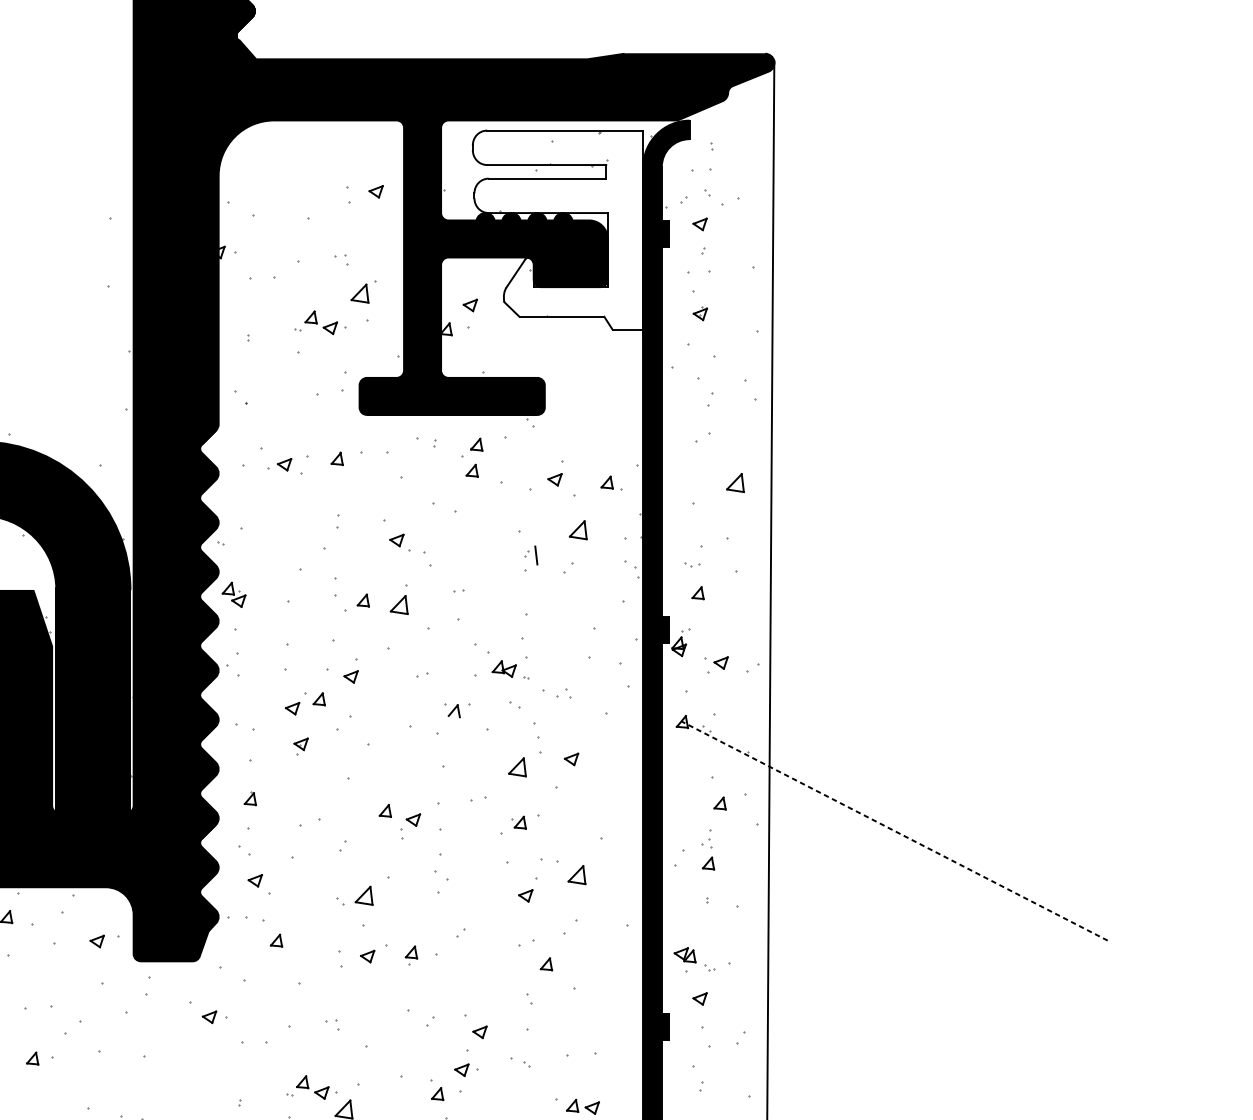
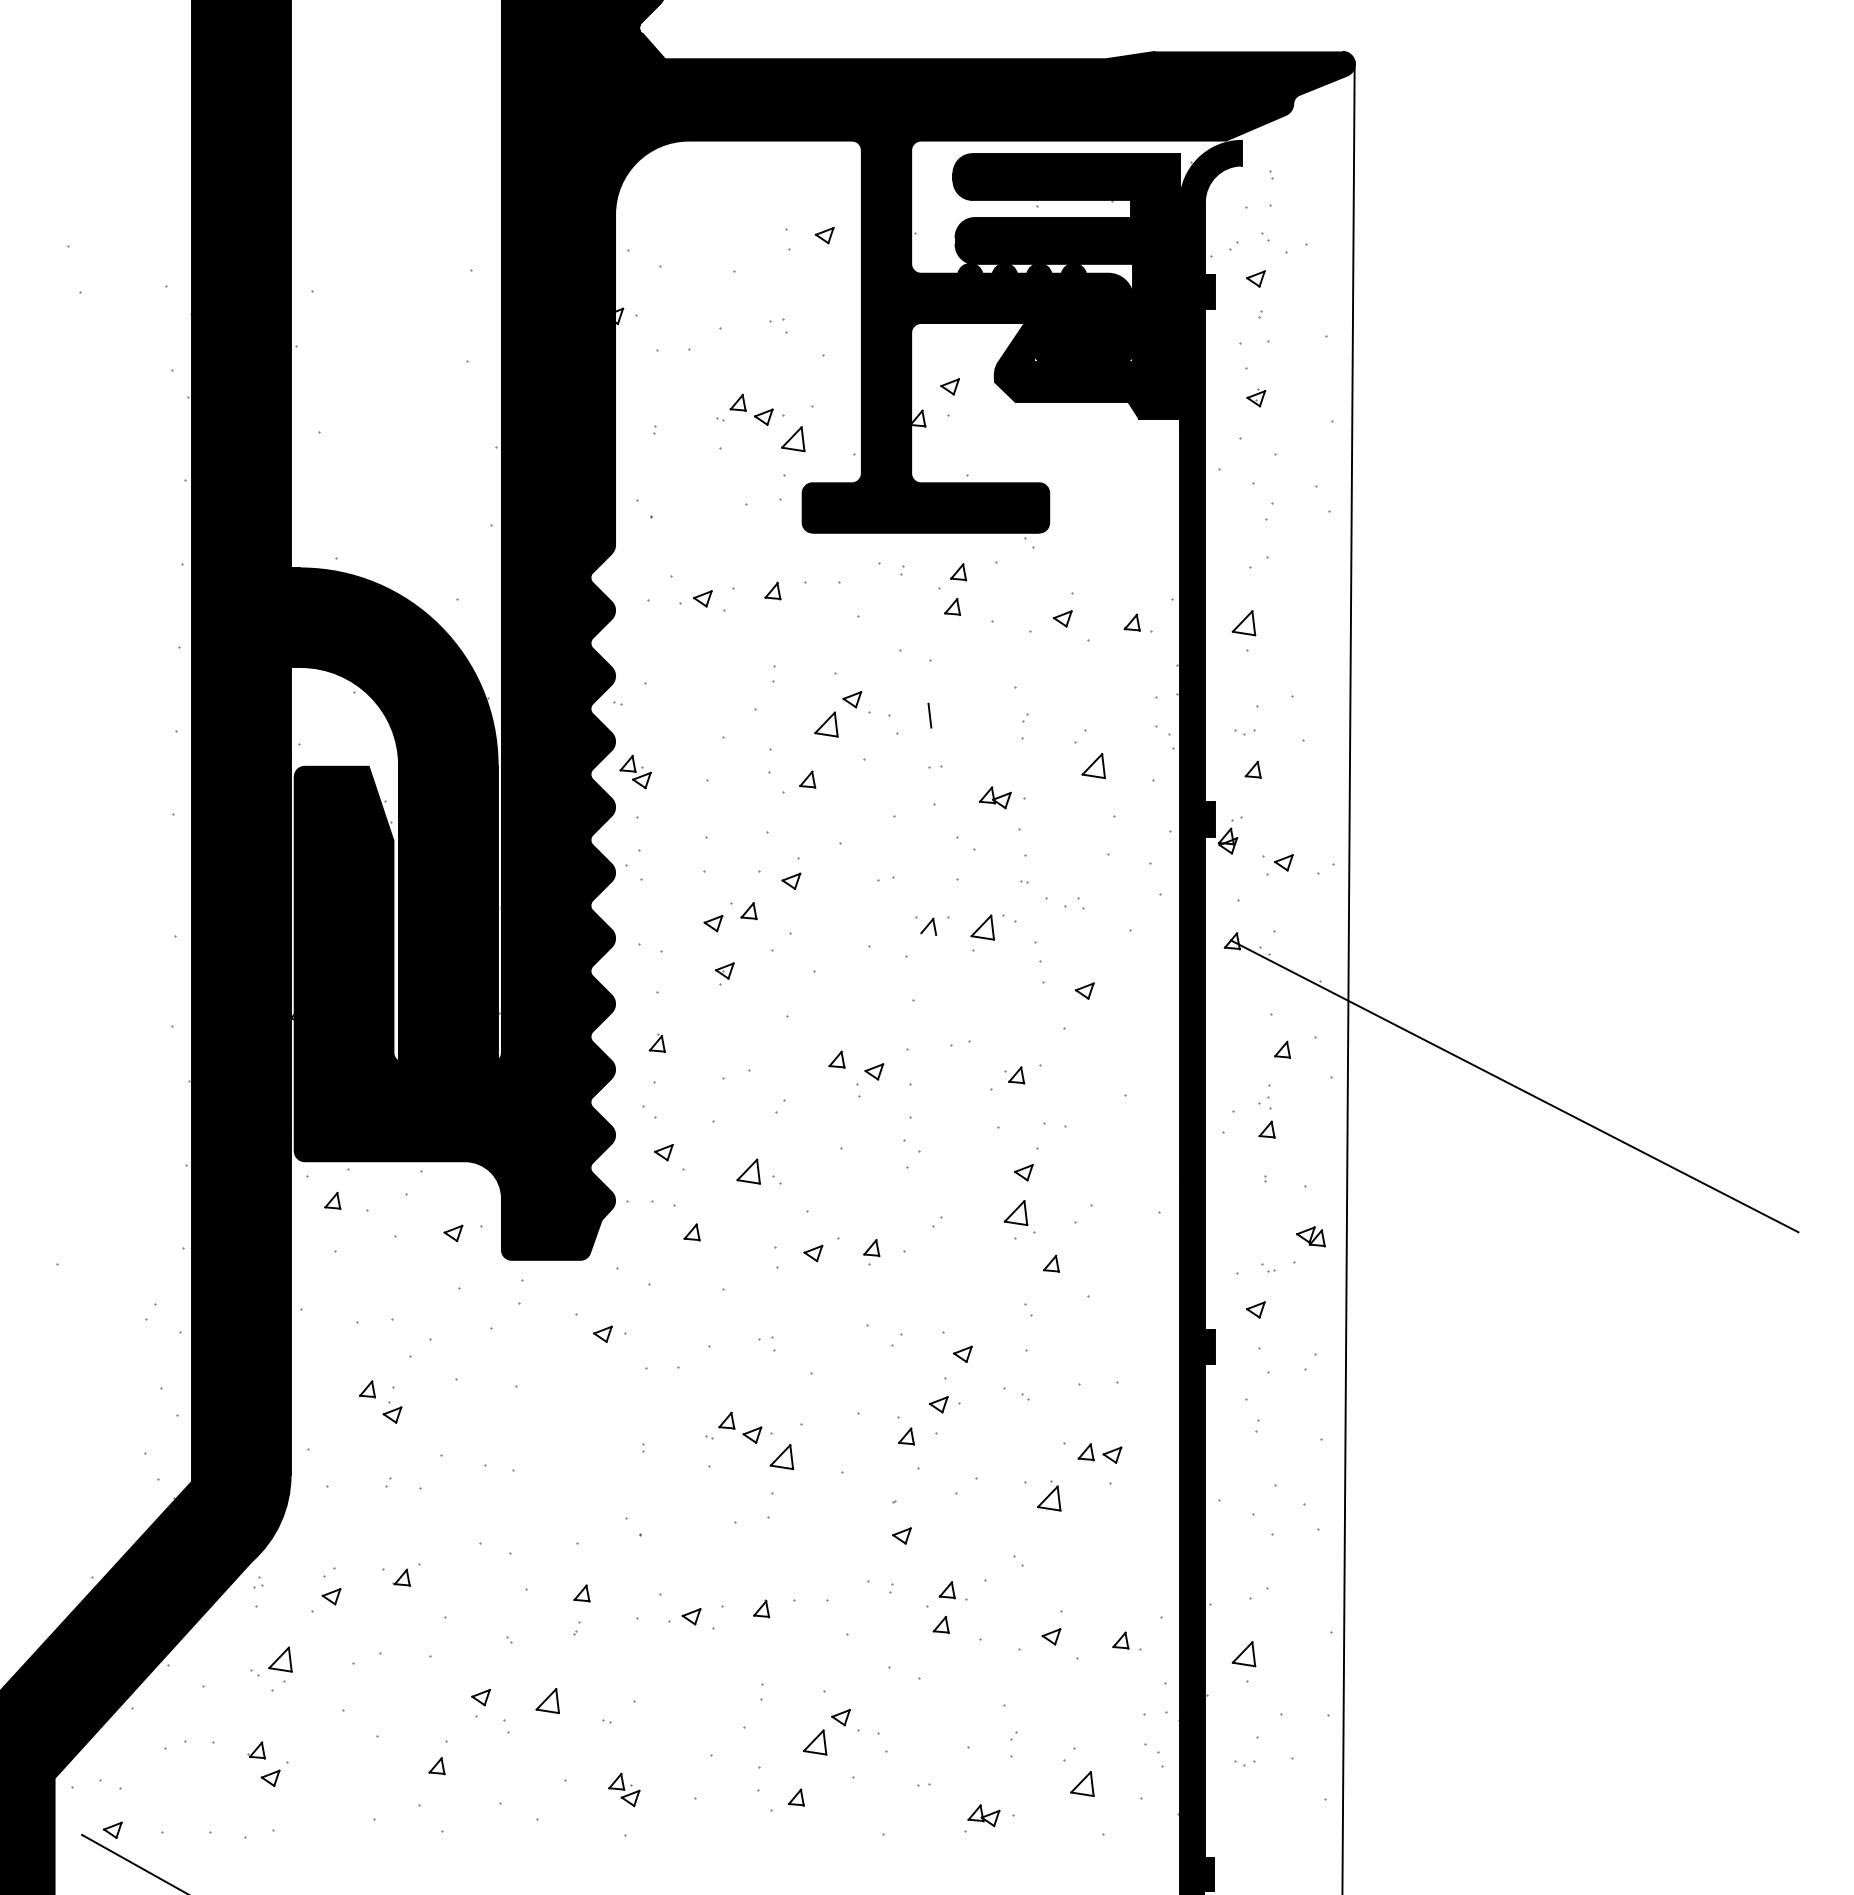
fill: (557, 230) -> (1066, 286), added
part: (360, 293) -> (793, 439), moved
part: (735, 483) -> (1243, 623), moved
part: (578, 529) -> (1093, 765), moved
line: (536, 555) -> (929, 715), moved
part: (399, 604) -> (826, 724), moved
part: (503, 668) -> (994, 797), moved
part: (517, 767) -> (982, 927), moved
line: (894, 831) -> (1514, 1086), dashed -> solid
part: (576, 875) -> (1015, 1213), moved
part: (363, 895) -> (748, 1171), moved
part: (684, 955) -> (1310, 1236), moved
part: (51, 1076) -> (392, 1412), added

